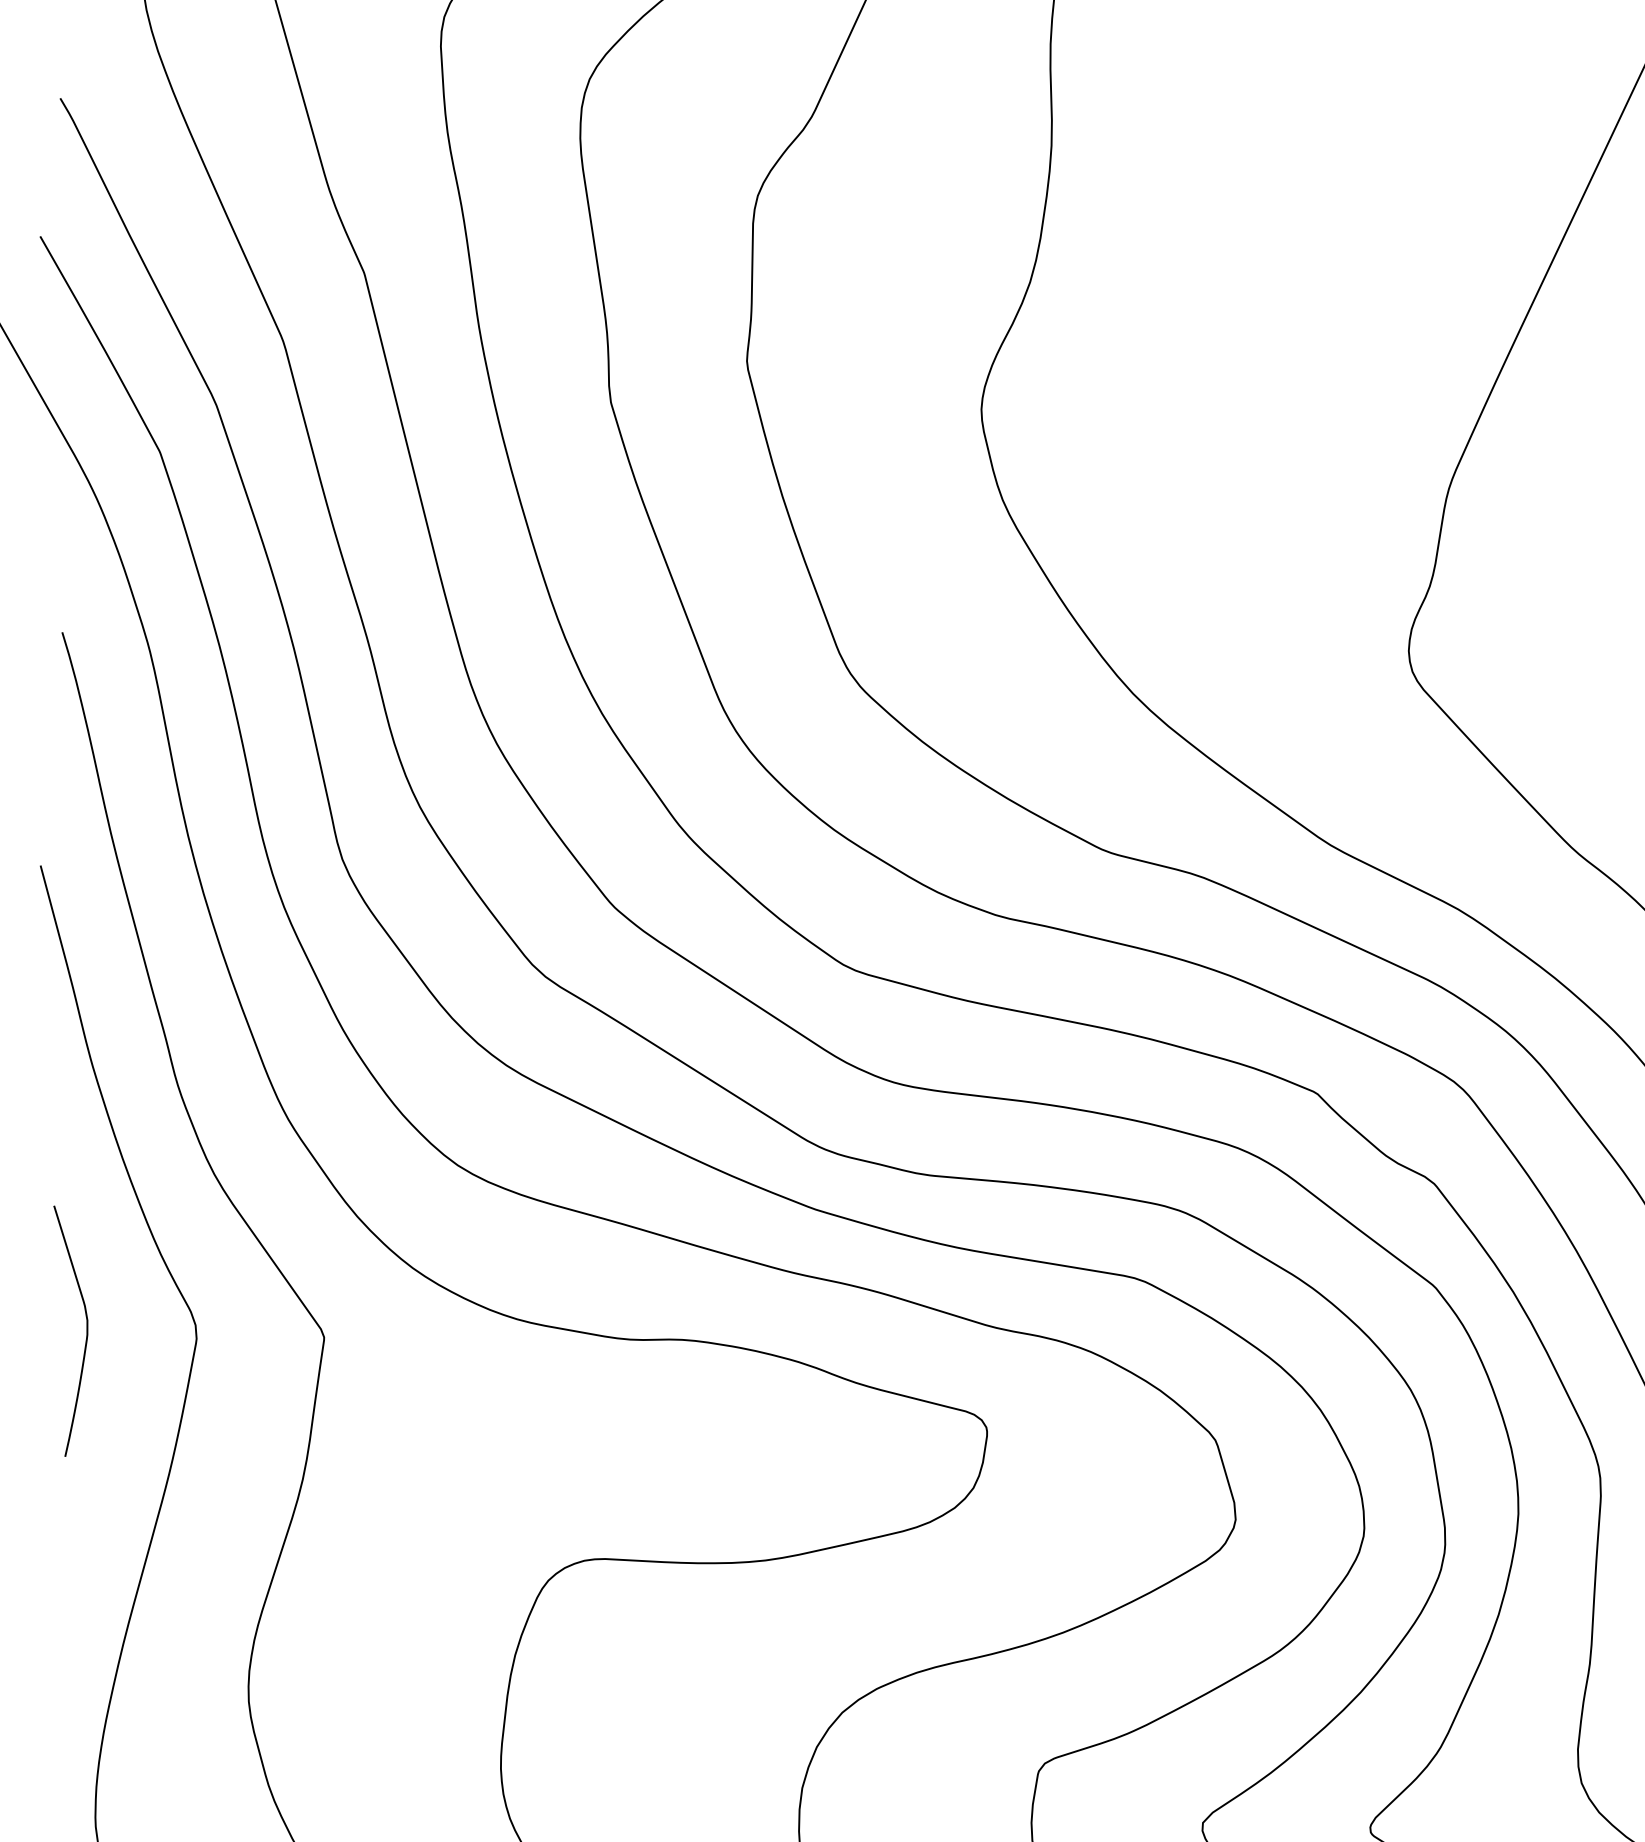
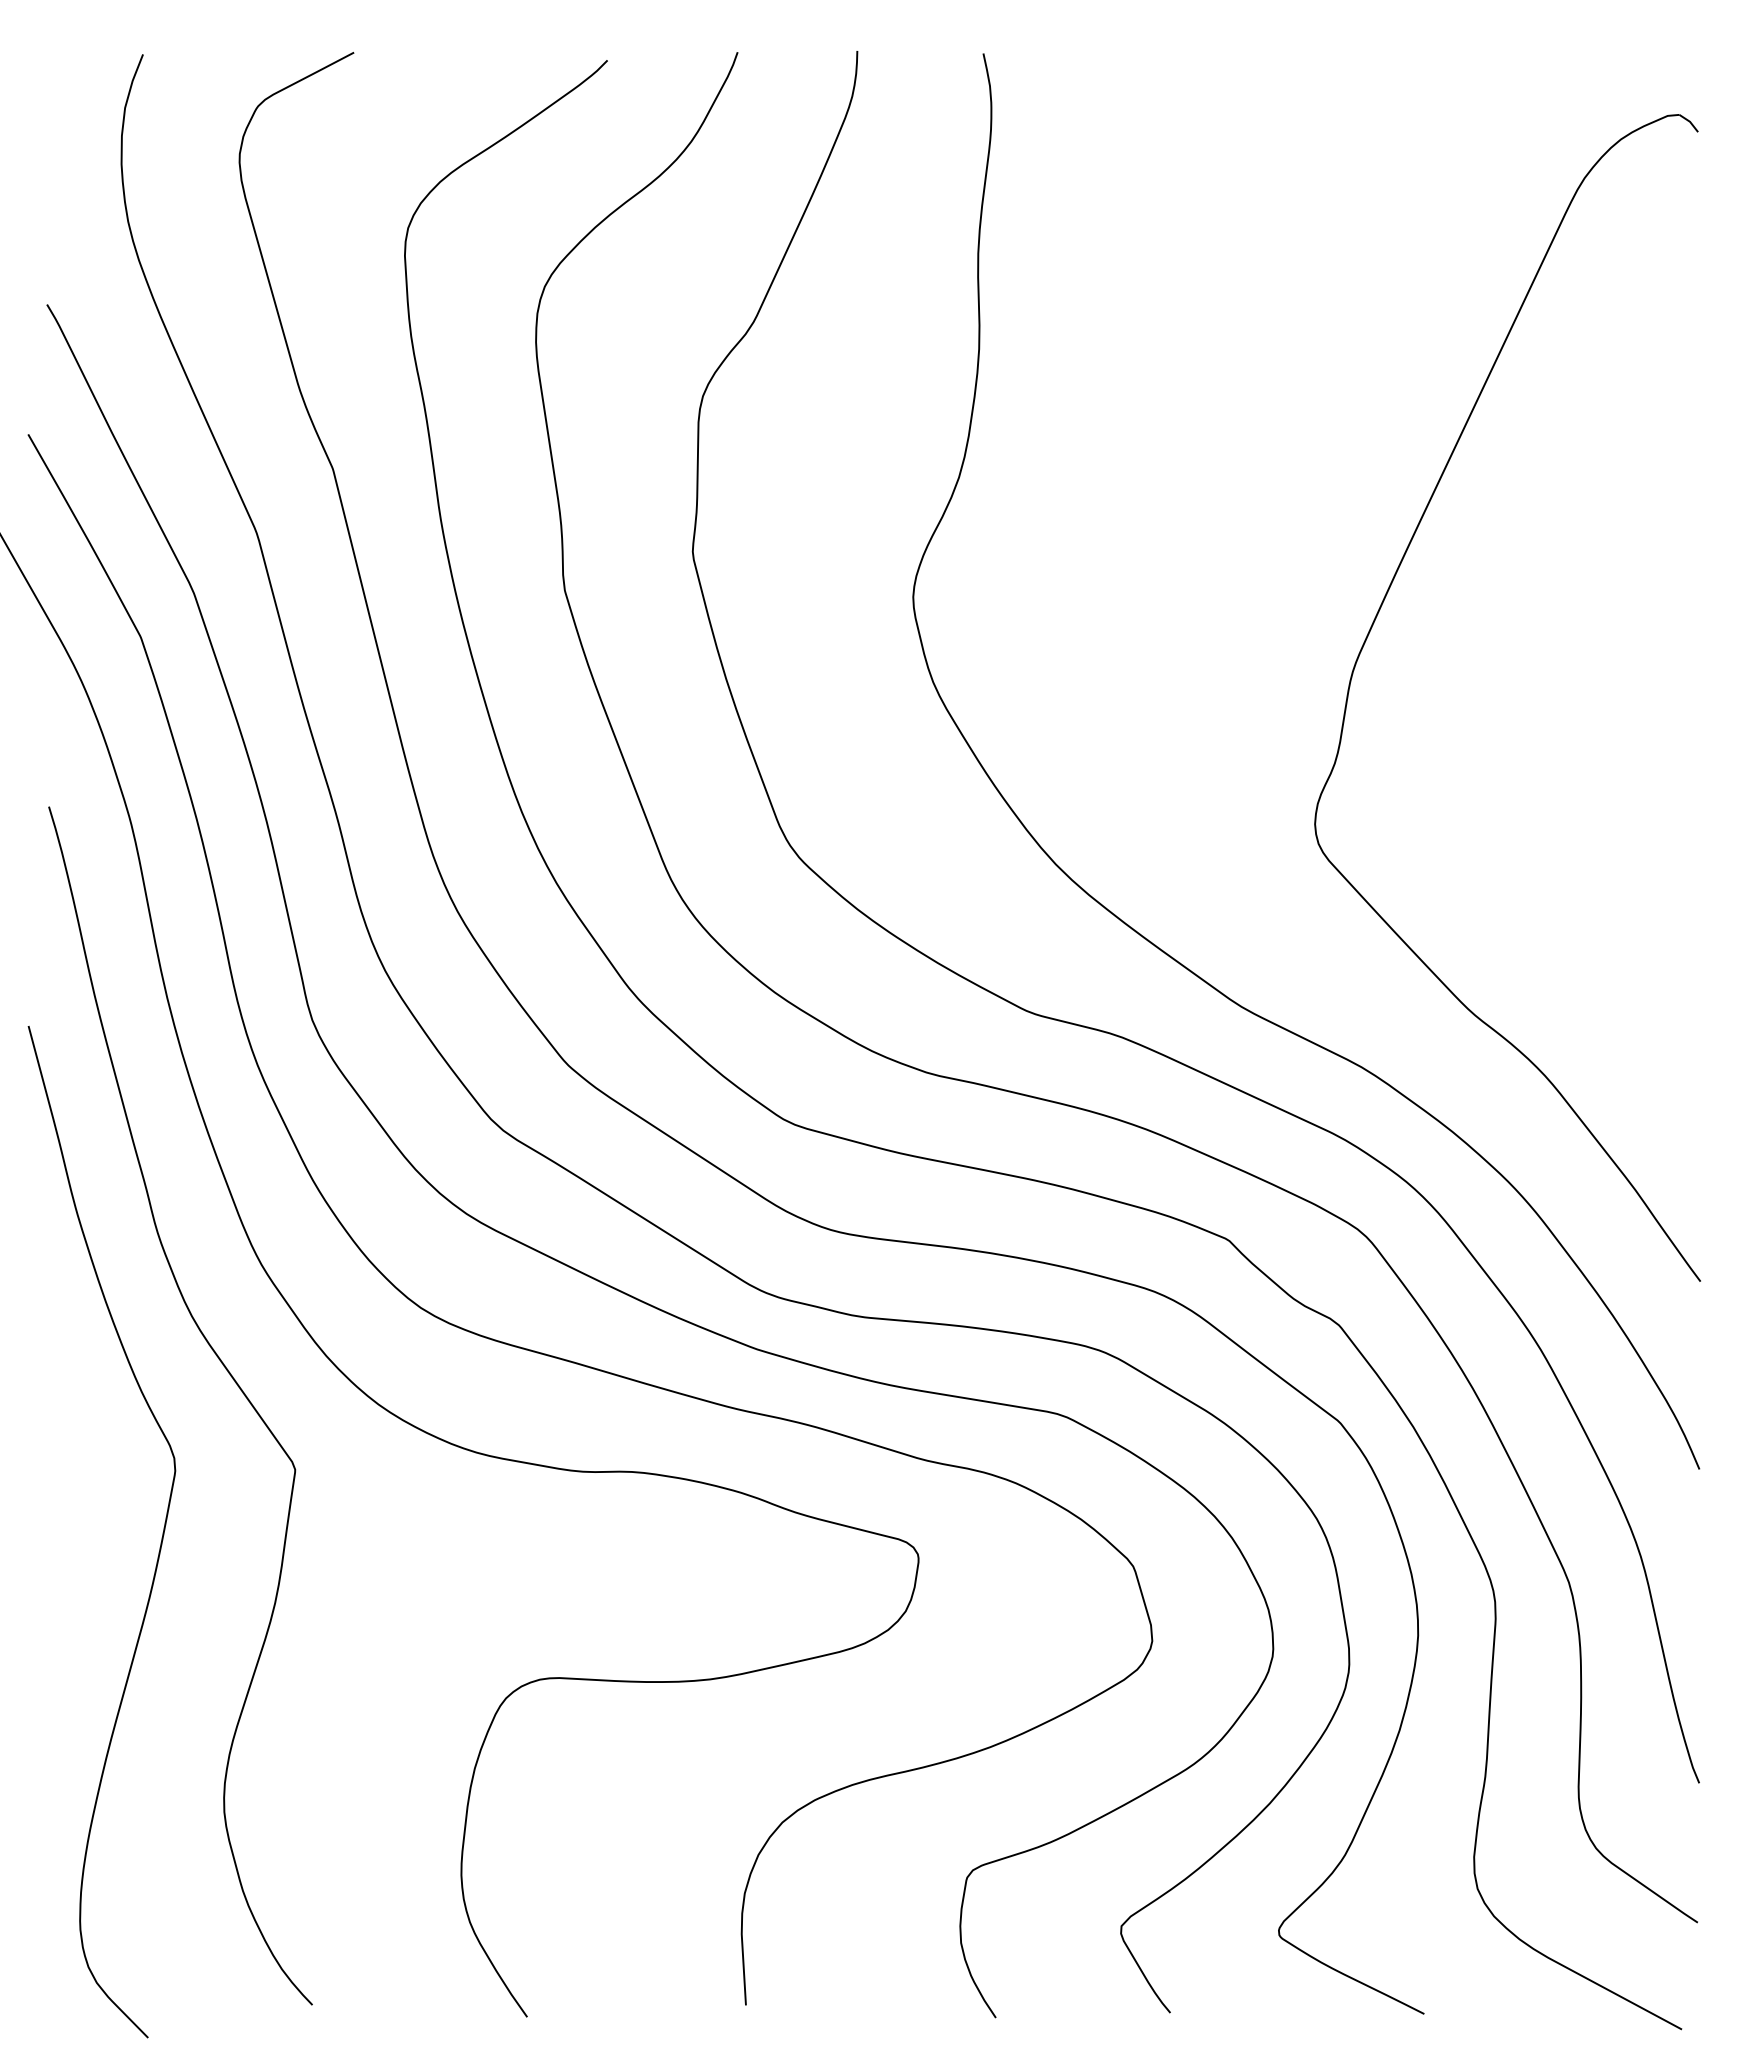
curve: (86, 1330) -> (71, 1463), removed

